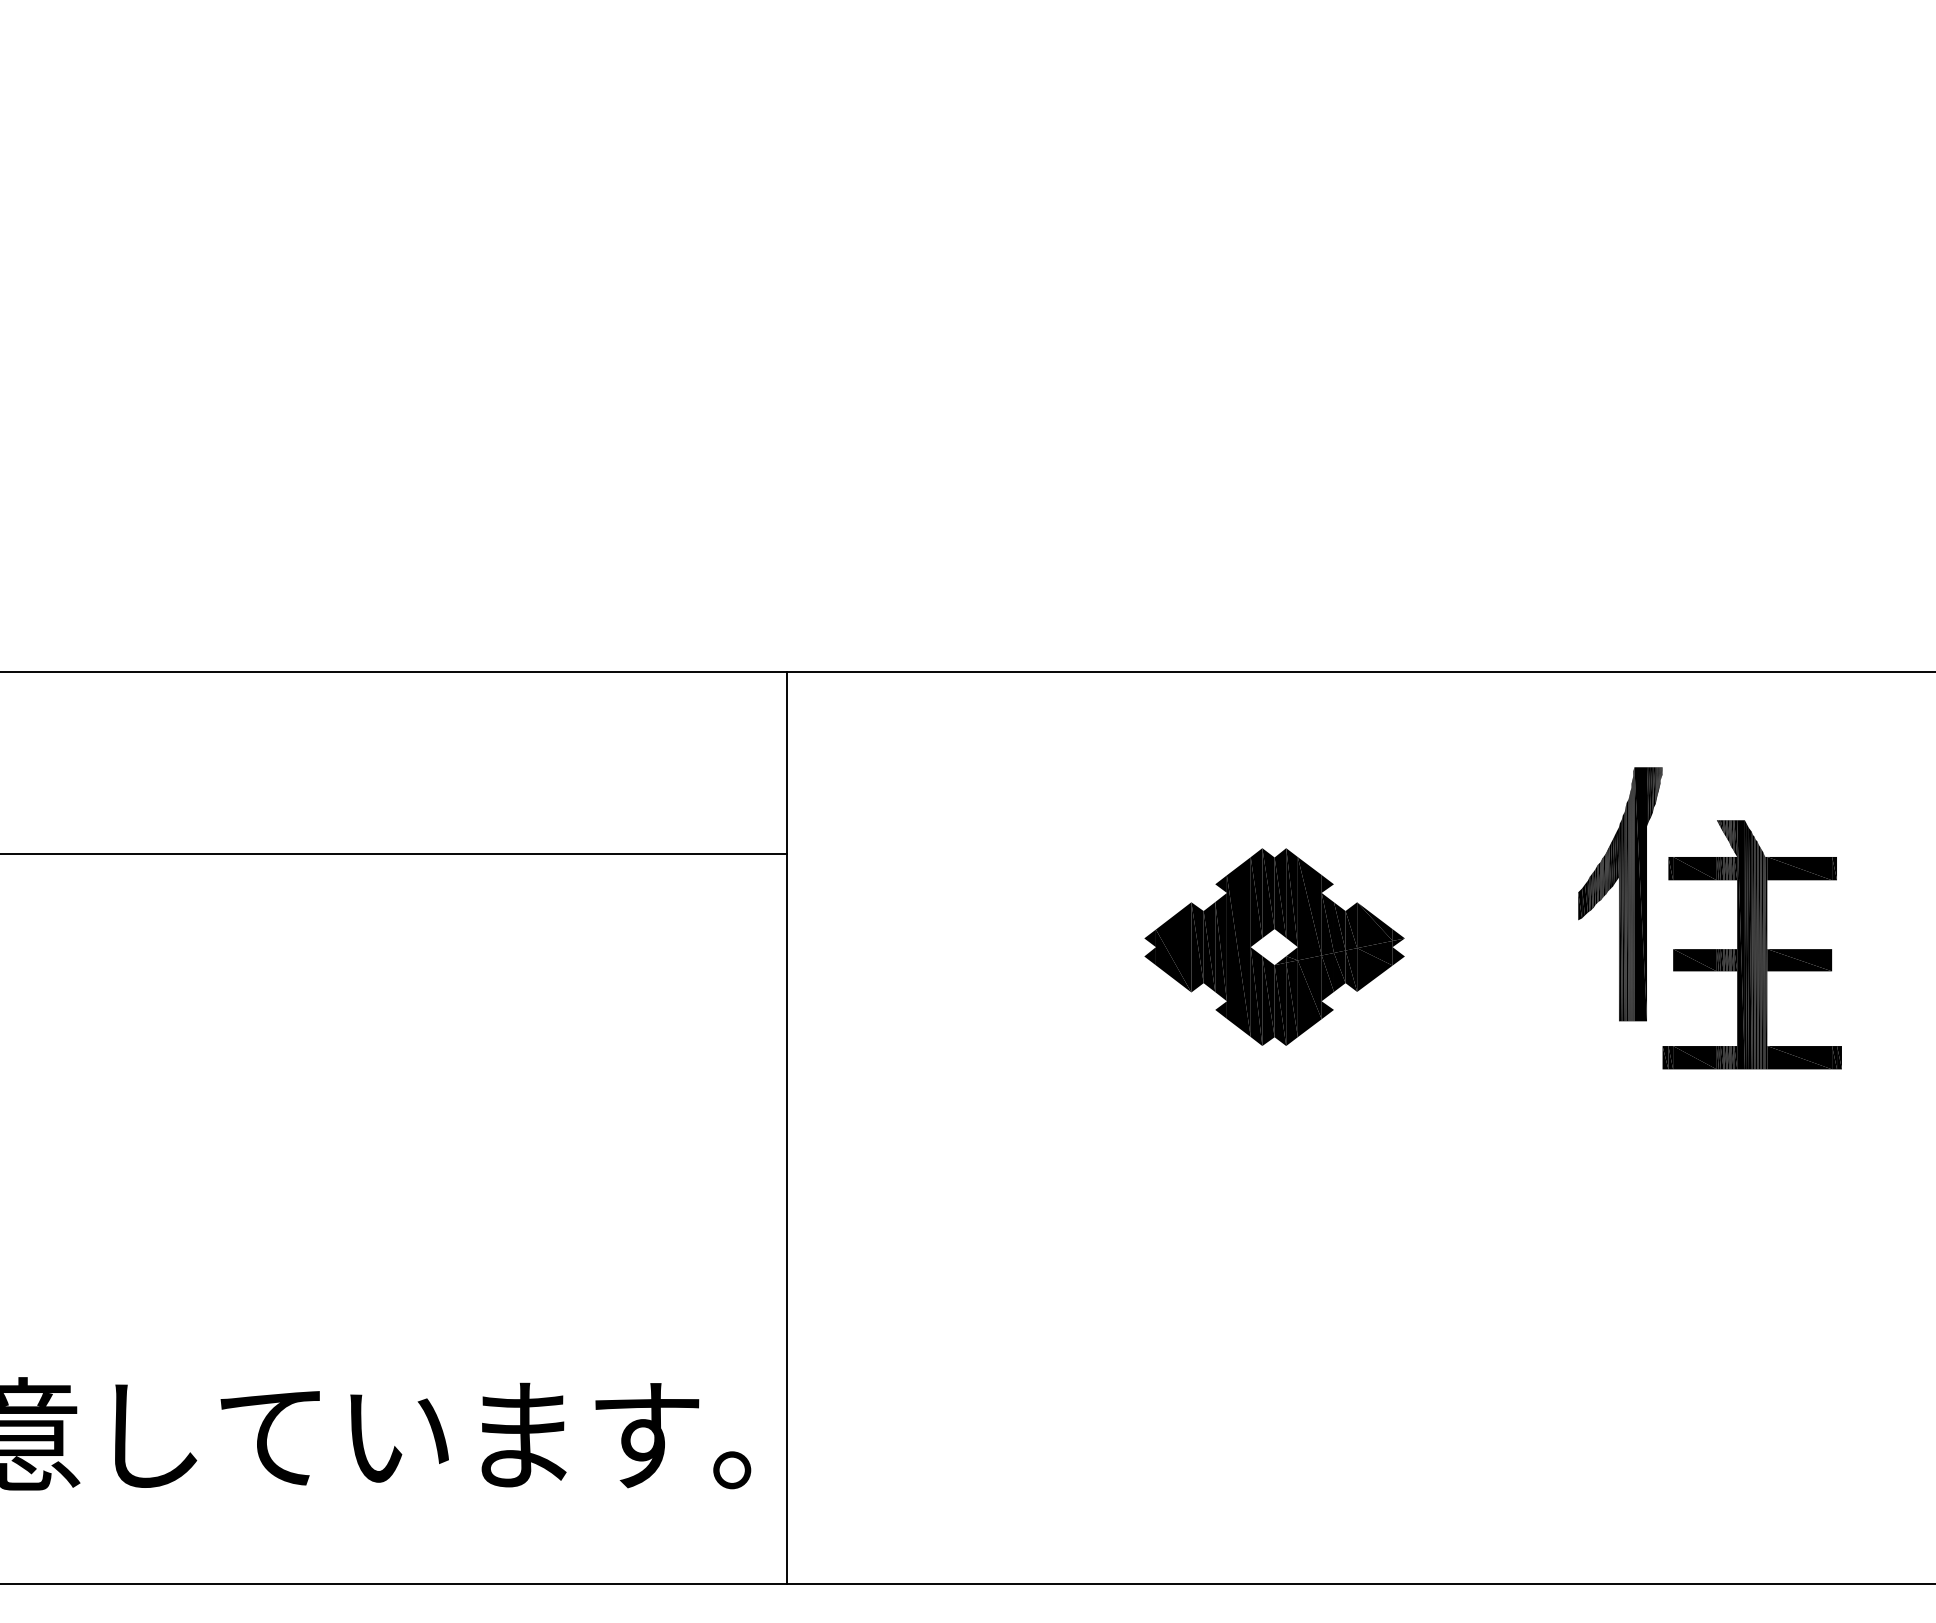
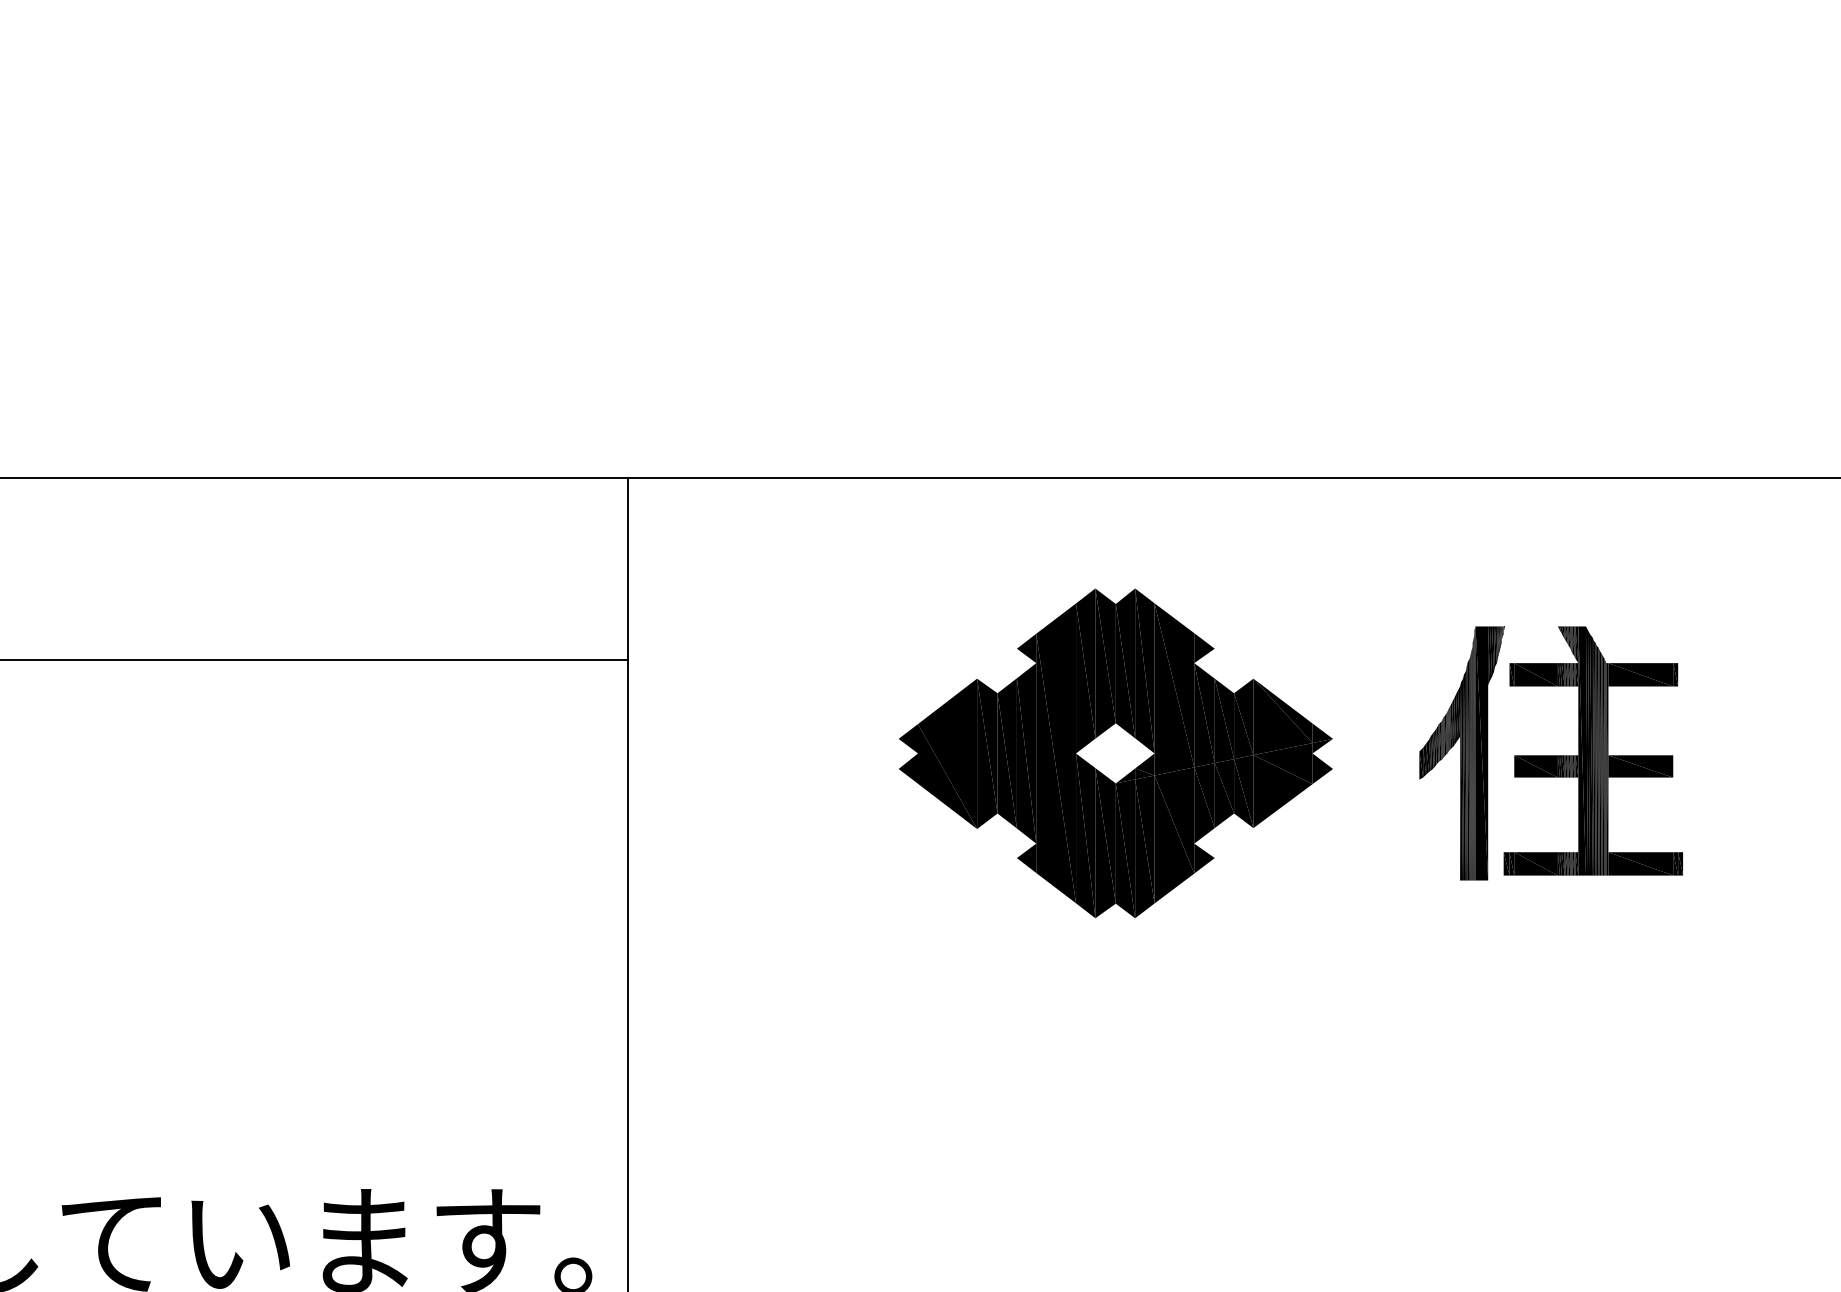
part: (1620, 894) -> (1461, 753), moved
part: (1274, 946) -> (1115, 752), size x1.67

